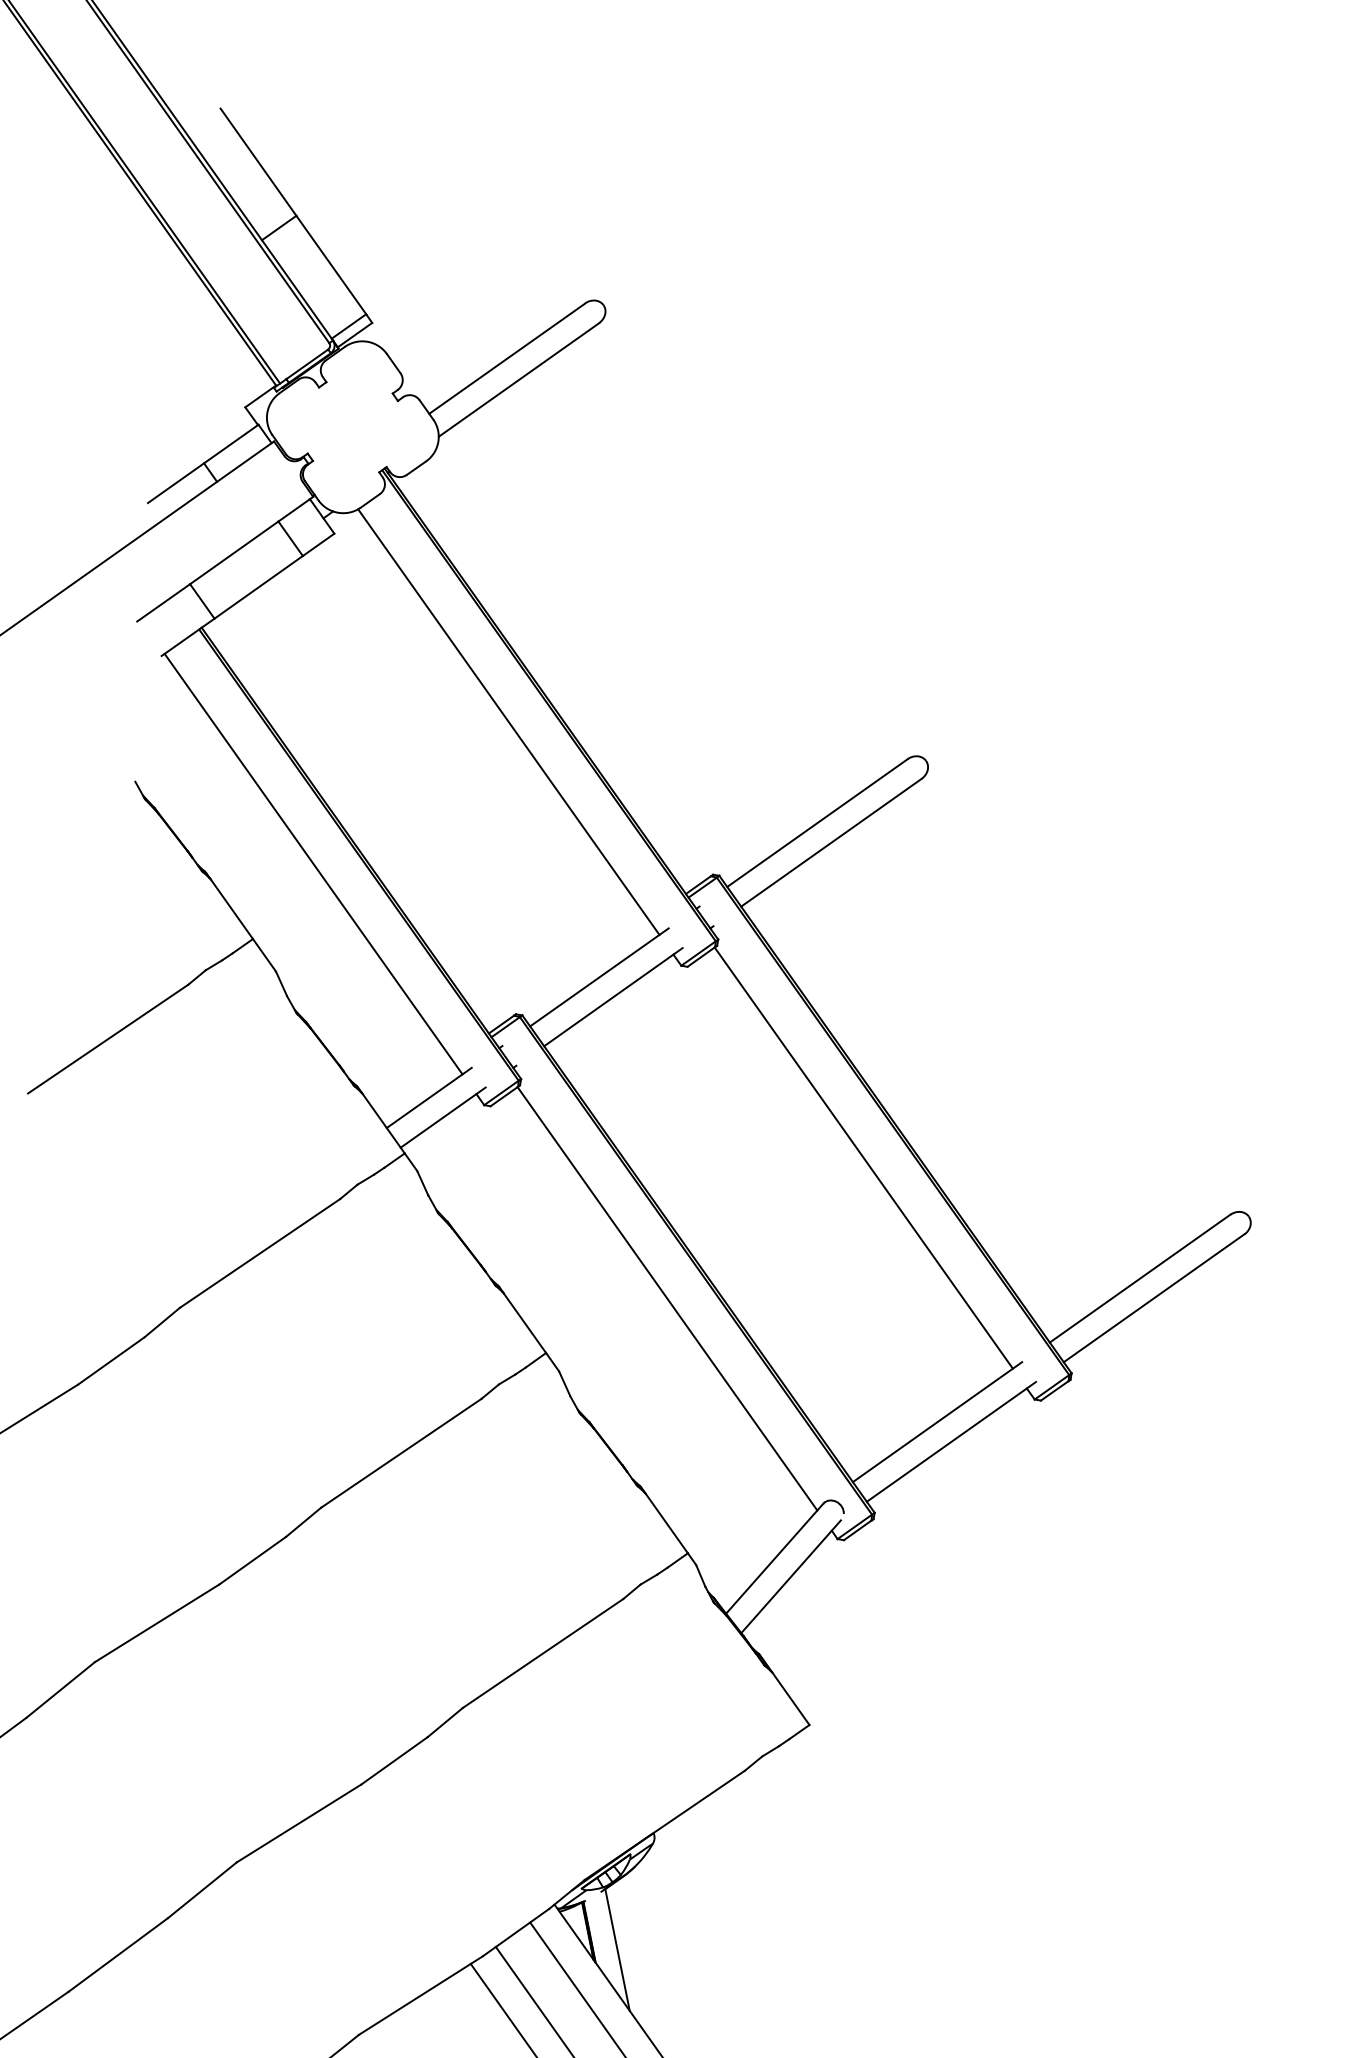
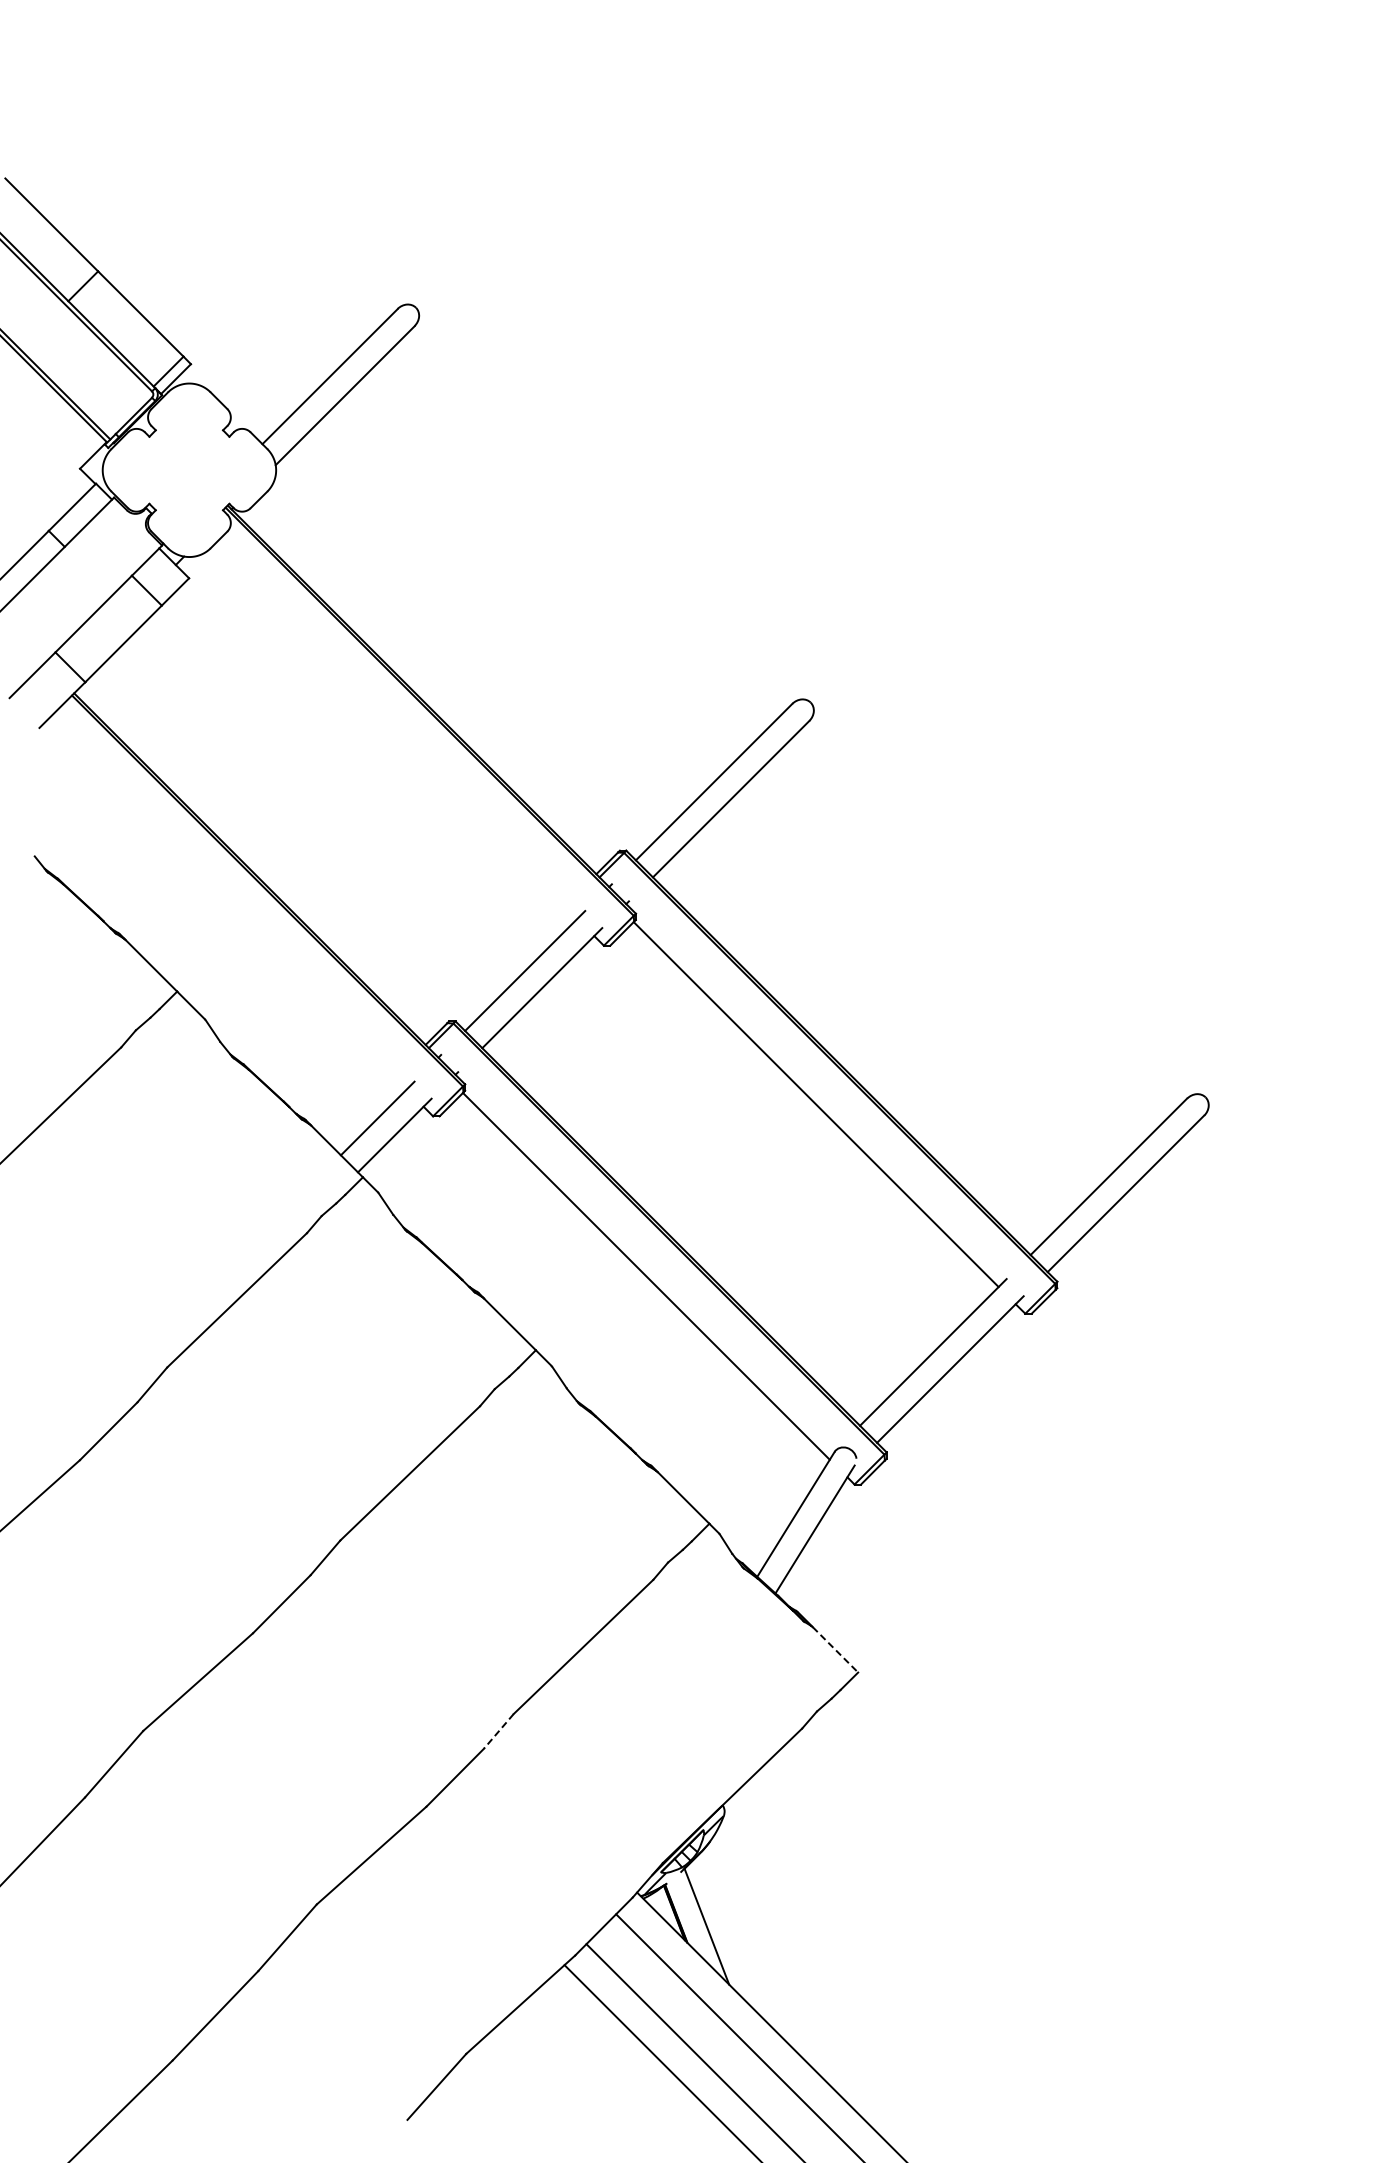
line: (508, 721) -> (392, 734), removed
line: (313, 864) -> (224, 907), removed
line: (790, 1699) -> (835, 1650), solid -> dashed
line: (445, 1722) -> (498, 1731), solid -> dashed

